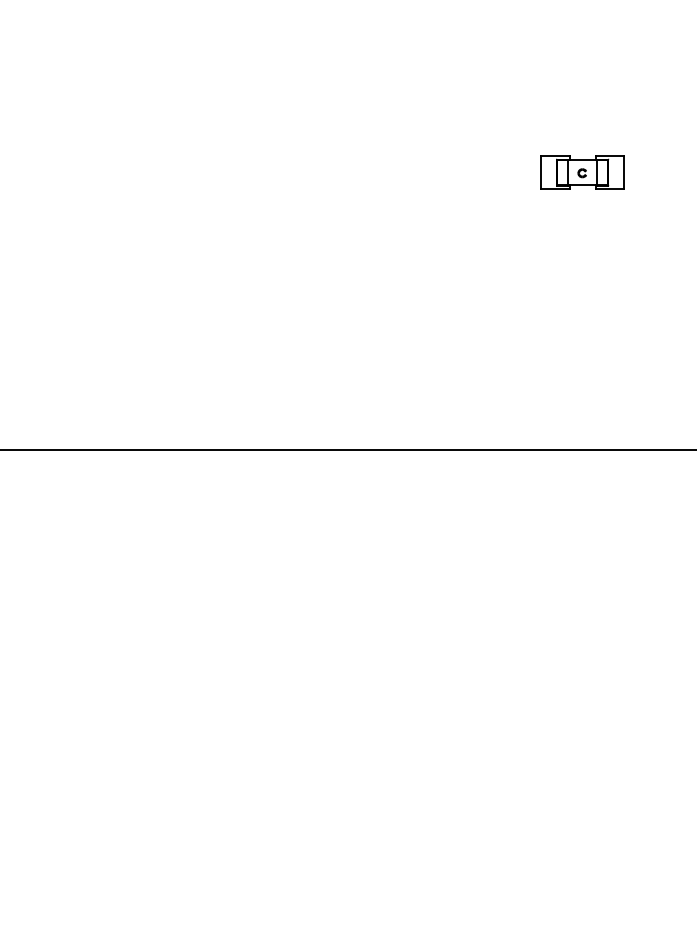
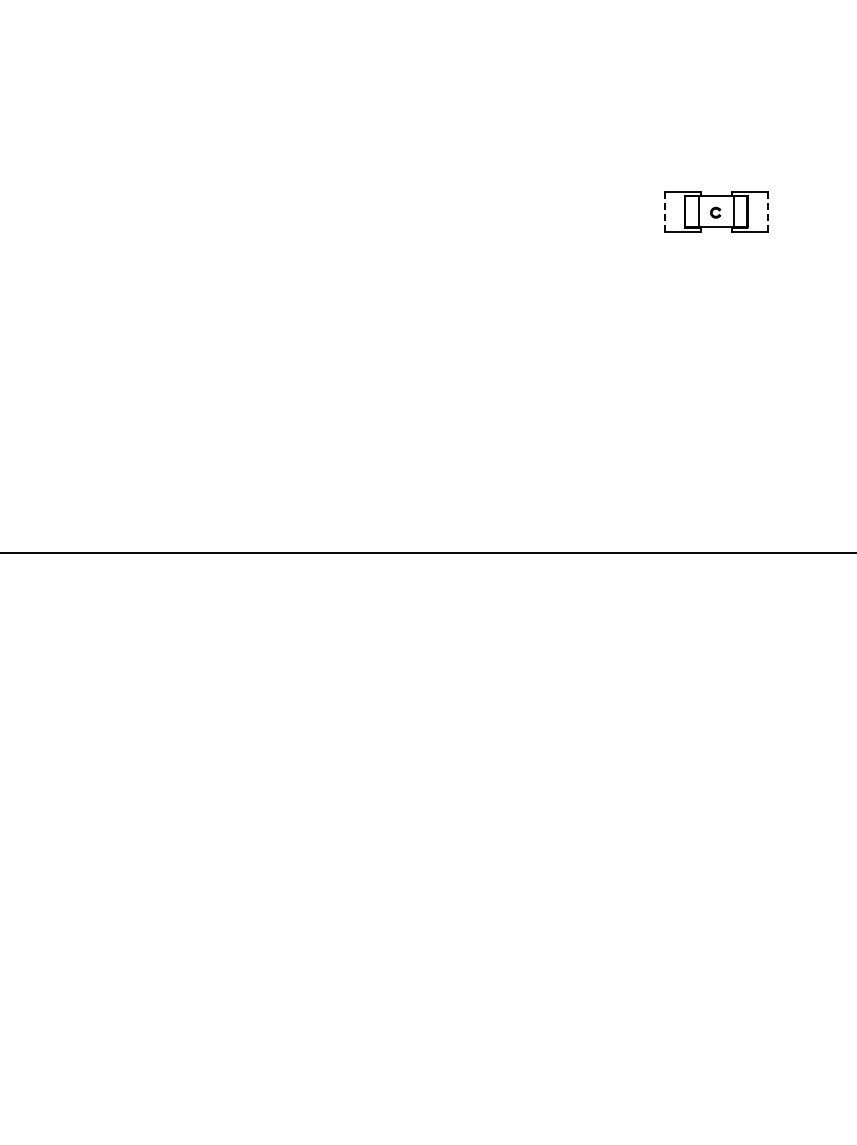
line: (540, 172) -> (664, 211), solid -> dashed
line: (624, 172) -> (767, 211), solid -> dashed

